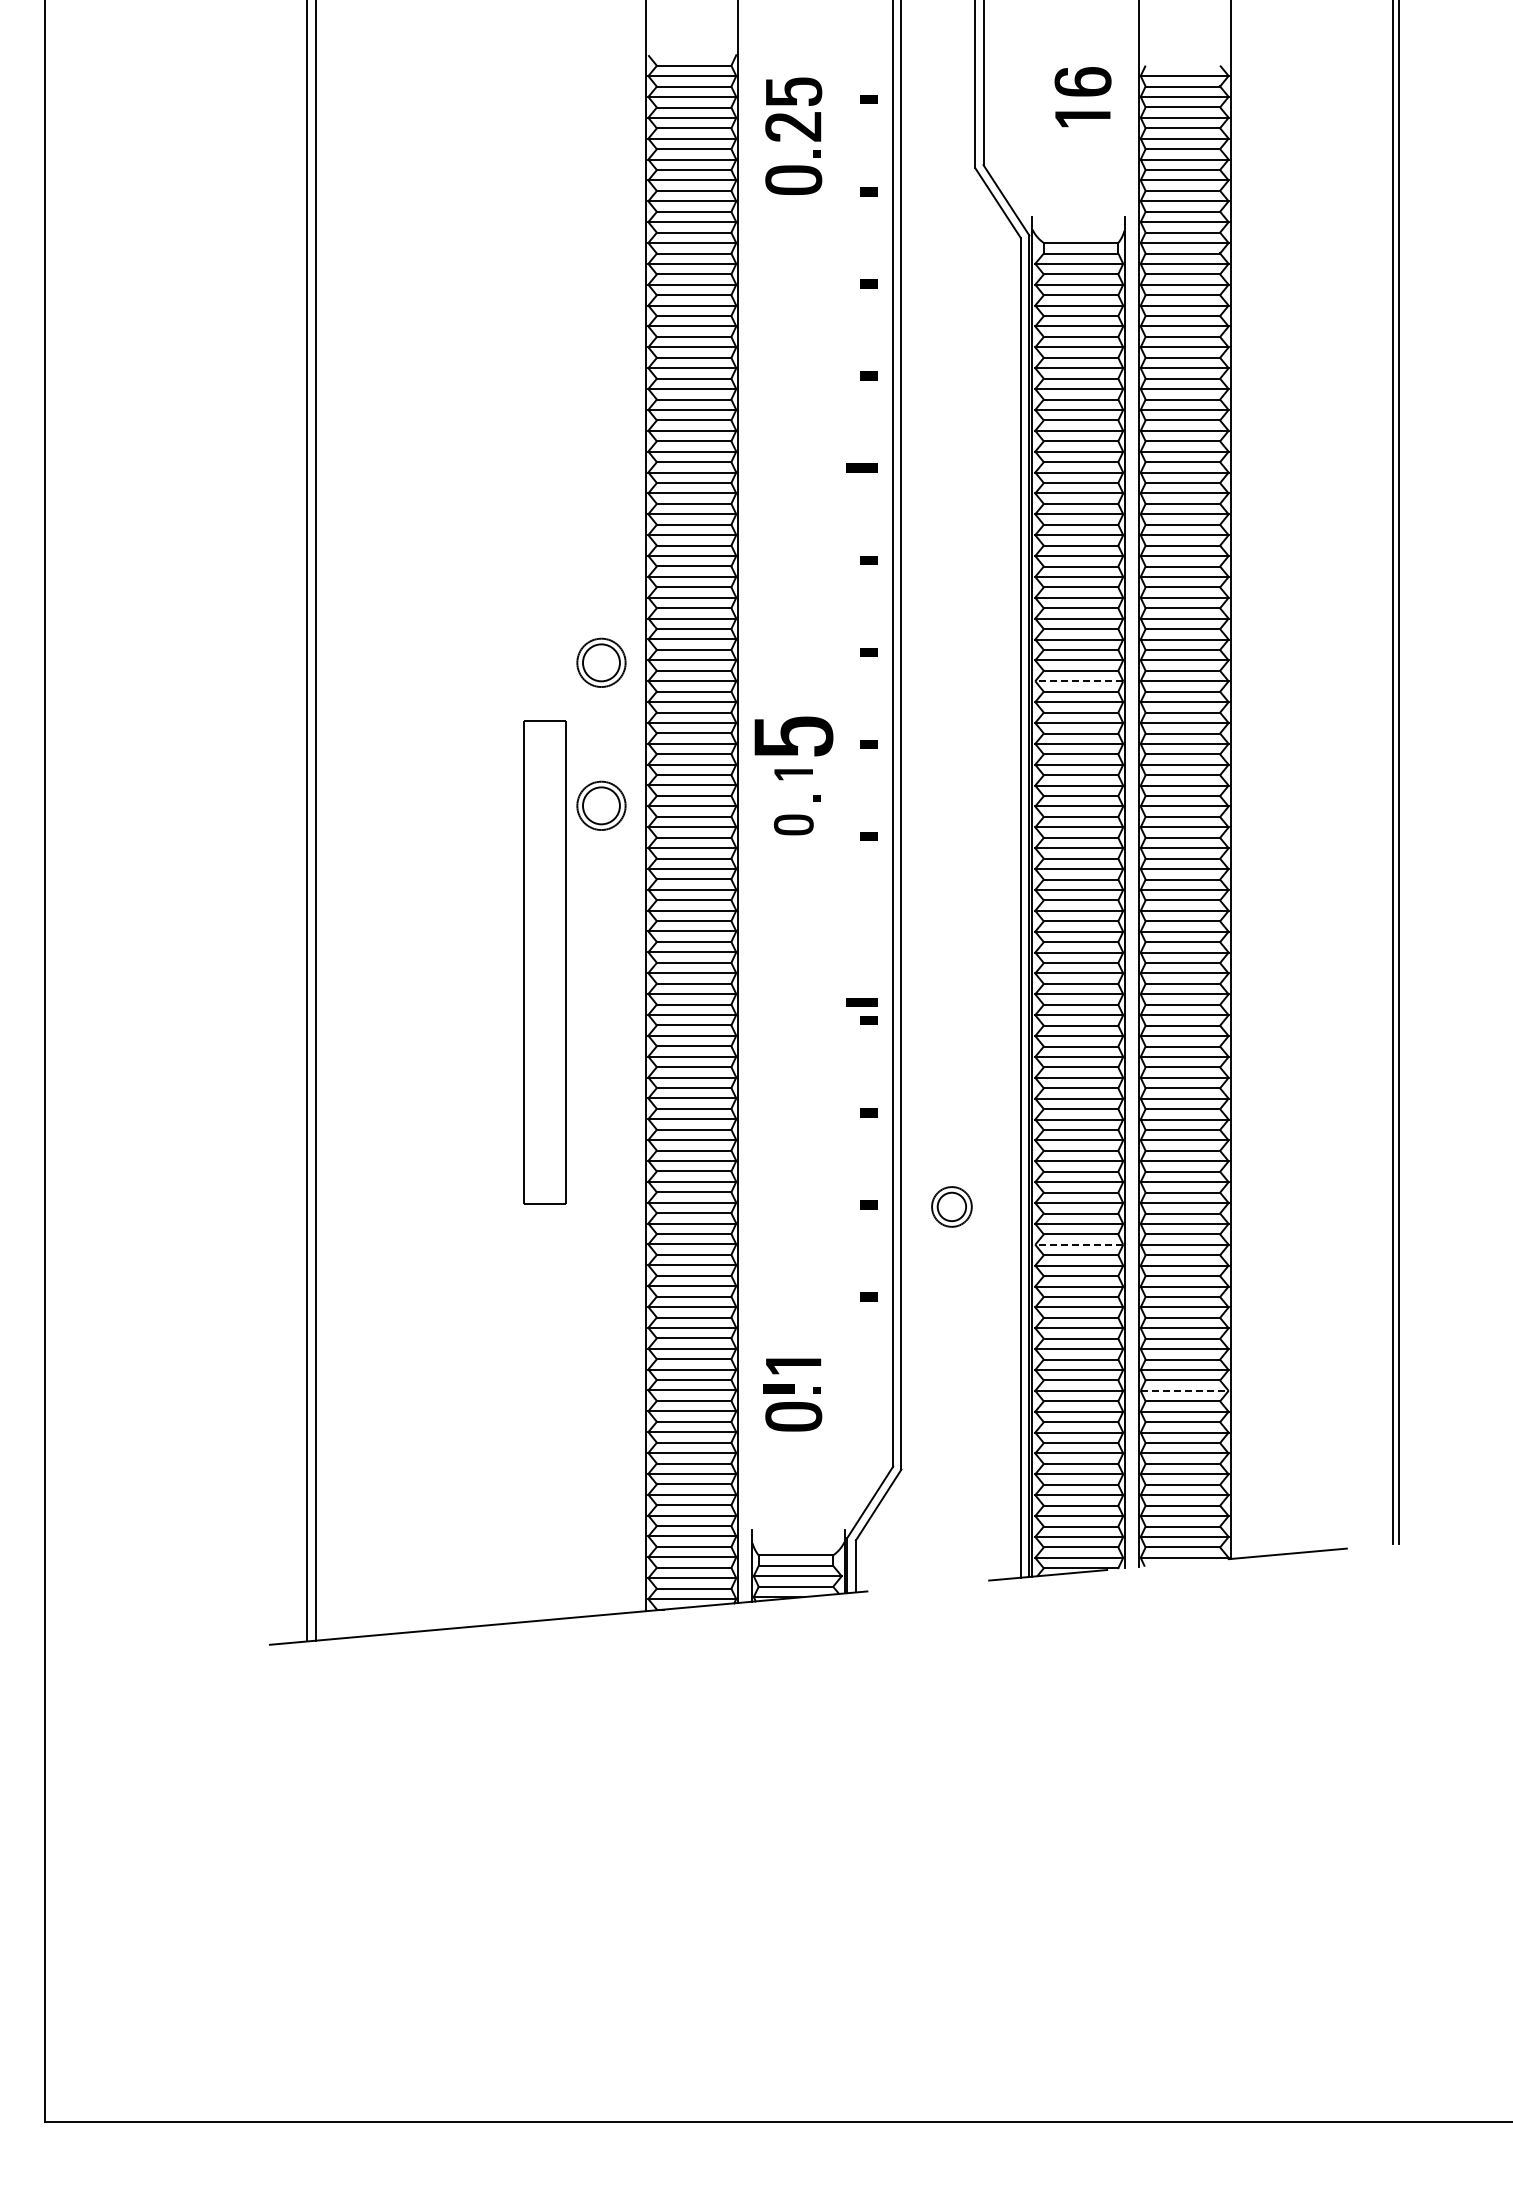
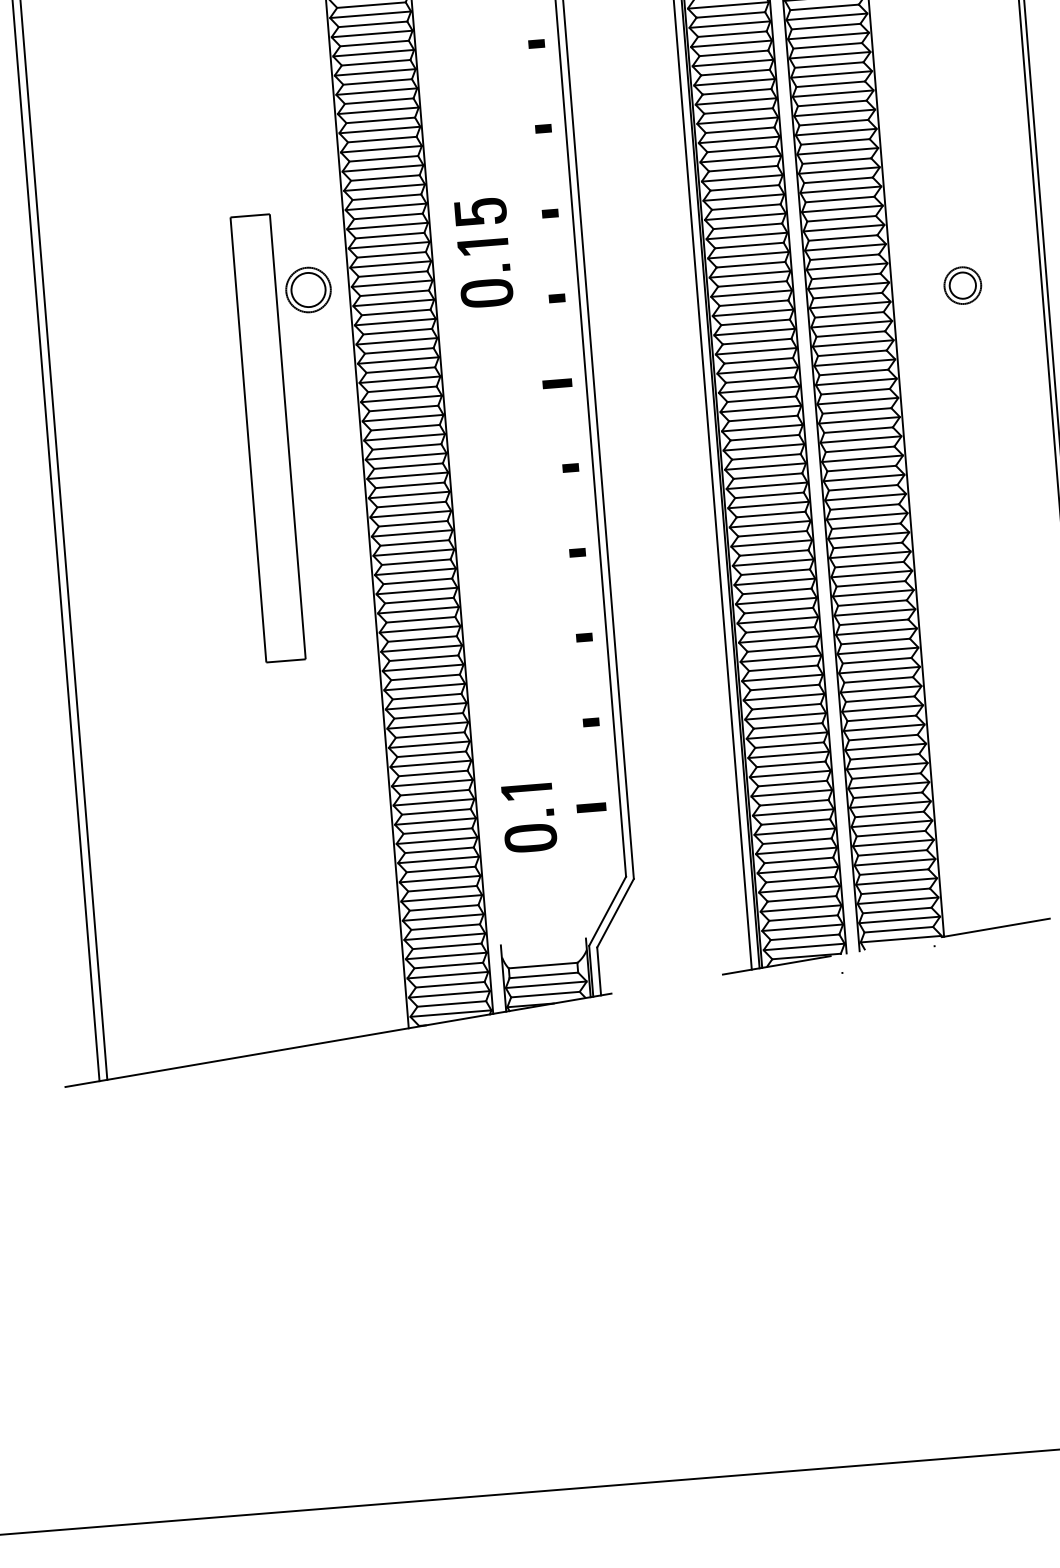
part: (601, 662) -> (297, 158), removed
line: (1079, 681) -> (739, 140), dashed -> solid
part: (794, 736) -> (481, 211), size x0.71
part: (793, 774) -> (483, 246), size x1.43
part: (793, 824) -> (486, 292), size x1.43
part: (861, 1002) -> (557, 383), moved
part: (951, 1206) -> (962, 285), moved
line: (1079, 1244) -> (781, 658), dashed -> solid
part: (778, 1388) -> (591, 807), moved
line: (1184, 1390) -> (888, 785), dashed -> solid

